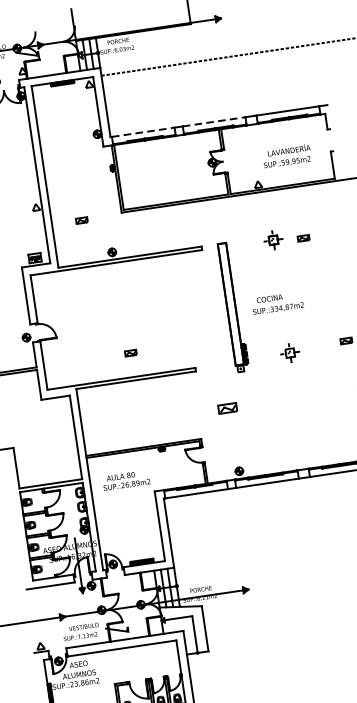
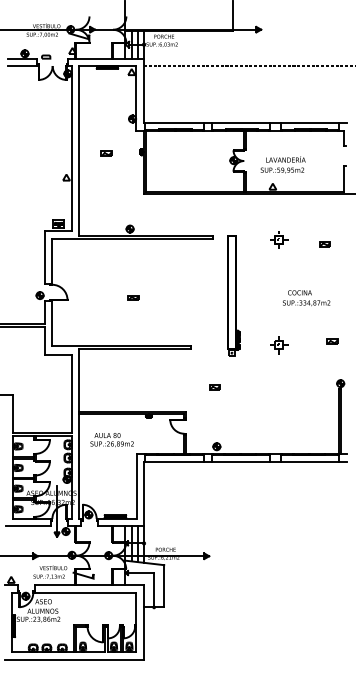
line: (214, 121) -> (241, 123), dashed -> solid
line: (144, 132) -> (175, 123), dashed -> solid
text: (286, 156) -> (282, 164), moved
part: (81, 220) -> (106, 153), moved
part: (302, 238) -> (324, 244), moved
text: (277, 303) -> (306, 298), moved
part: (130, 352) -> (133, 297), moved
part: (227, 408) -> (214, 387), size x0.62

